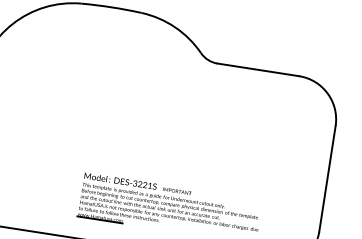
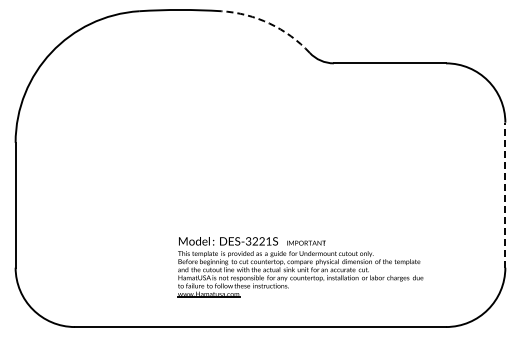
arc: (175, 27) -> (269, 23), solid -> dashed
line: (327, 179) -> (505, 195), solid -> dashed

